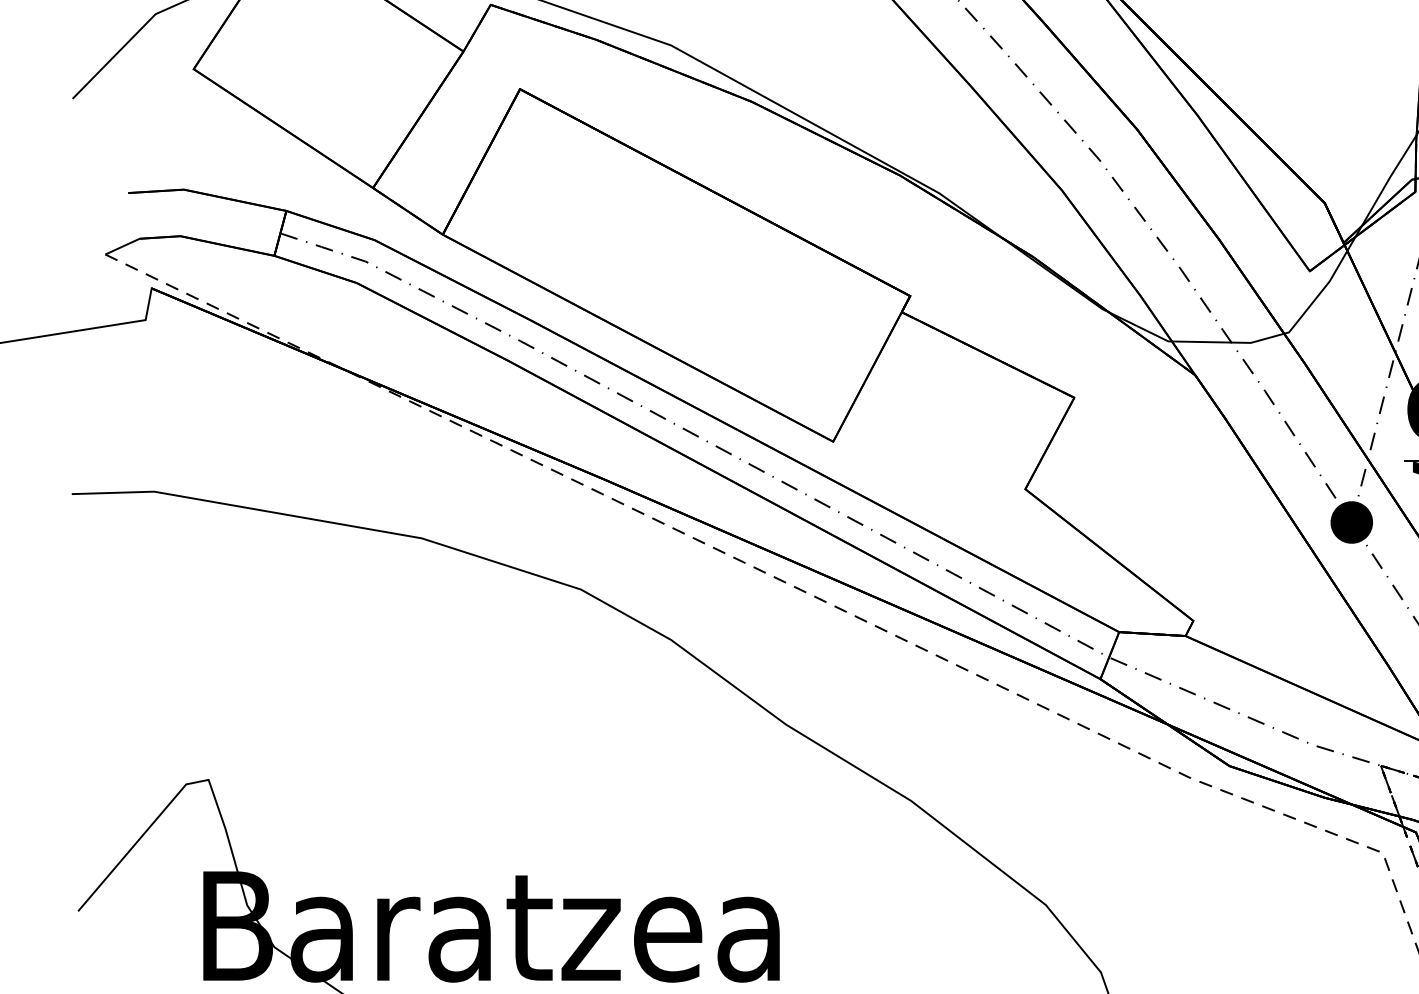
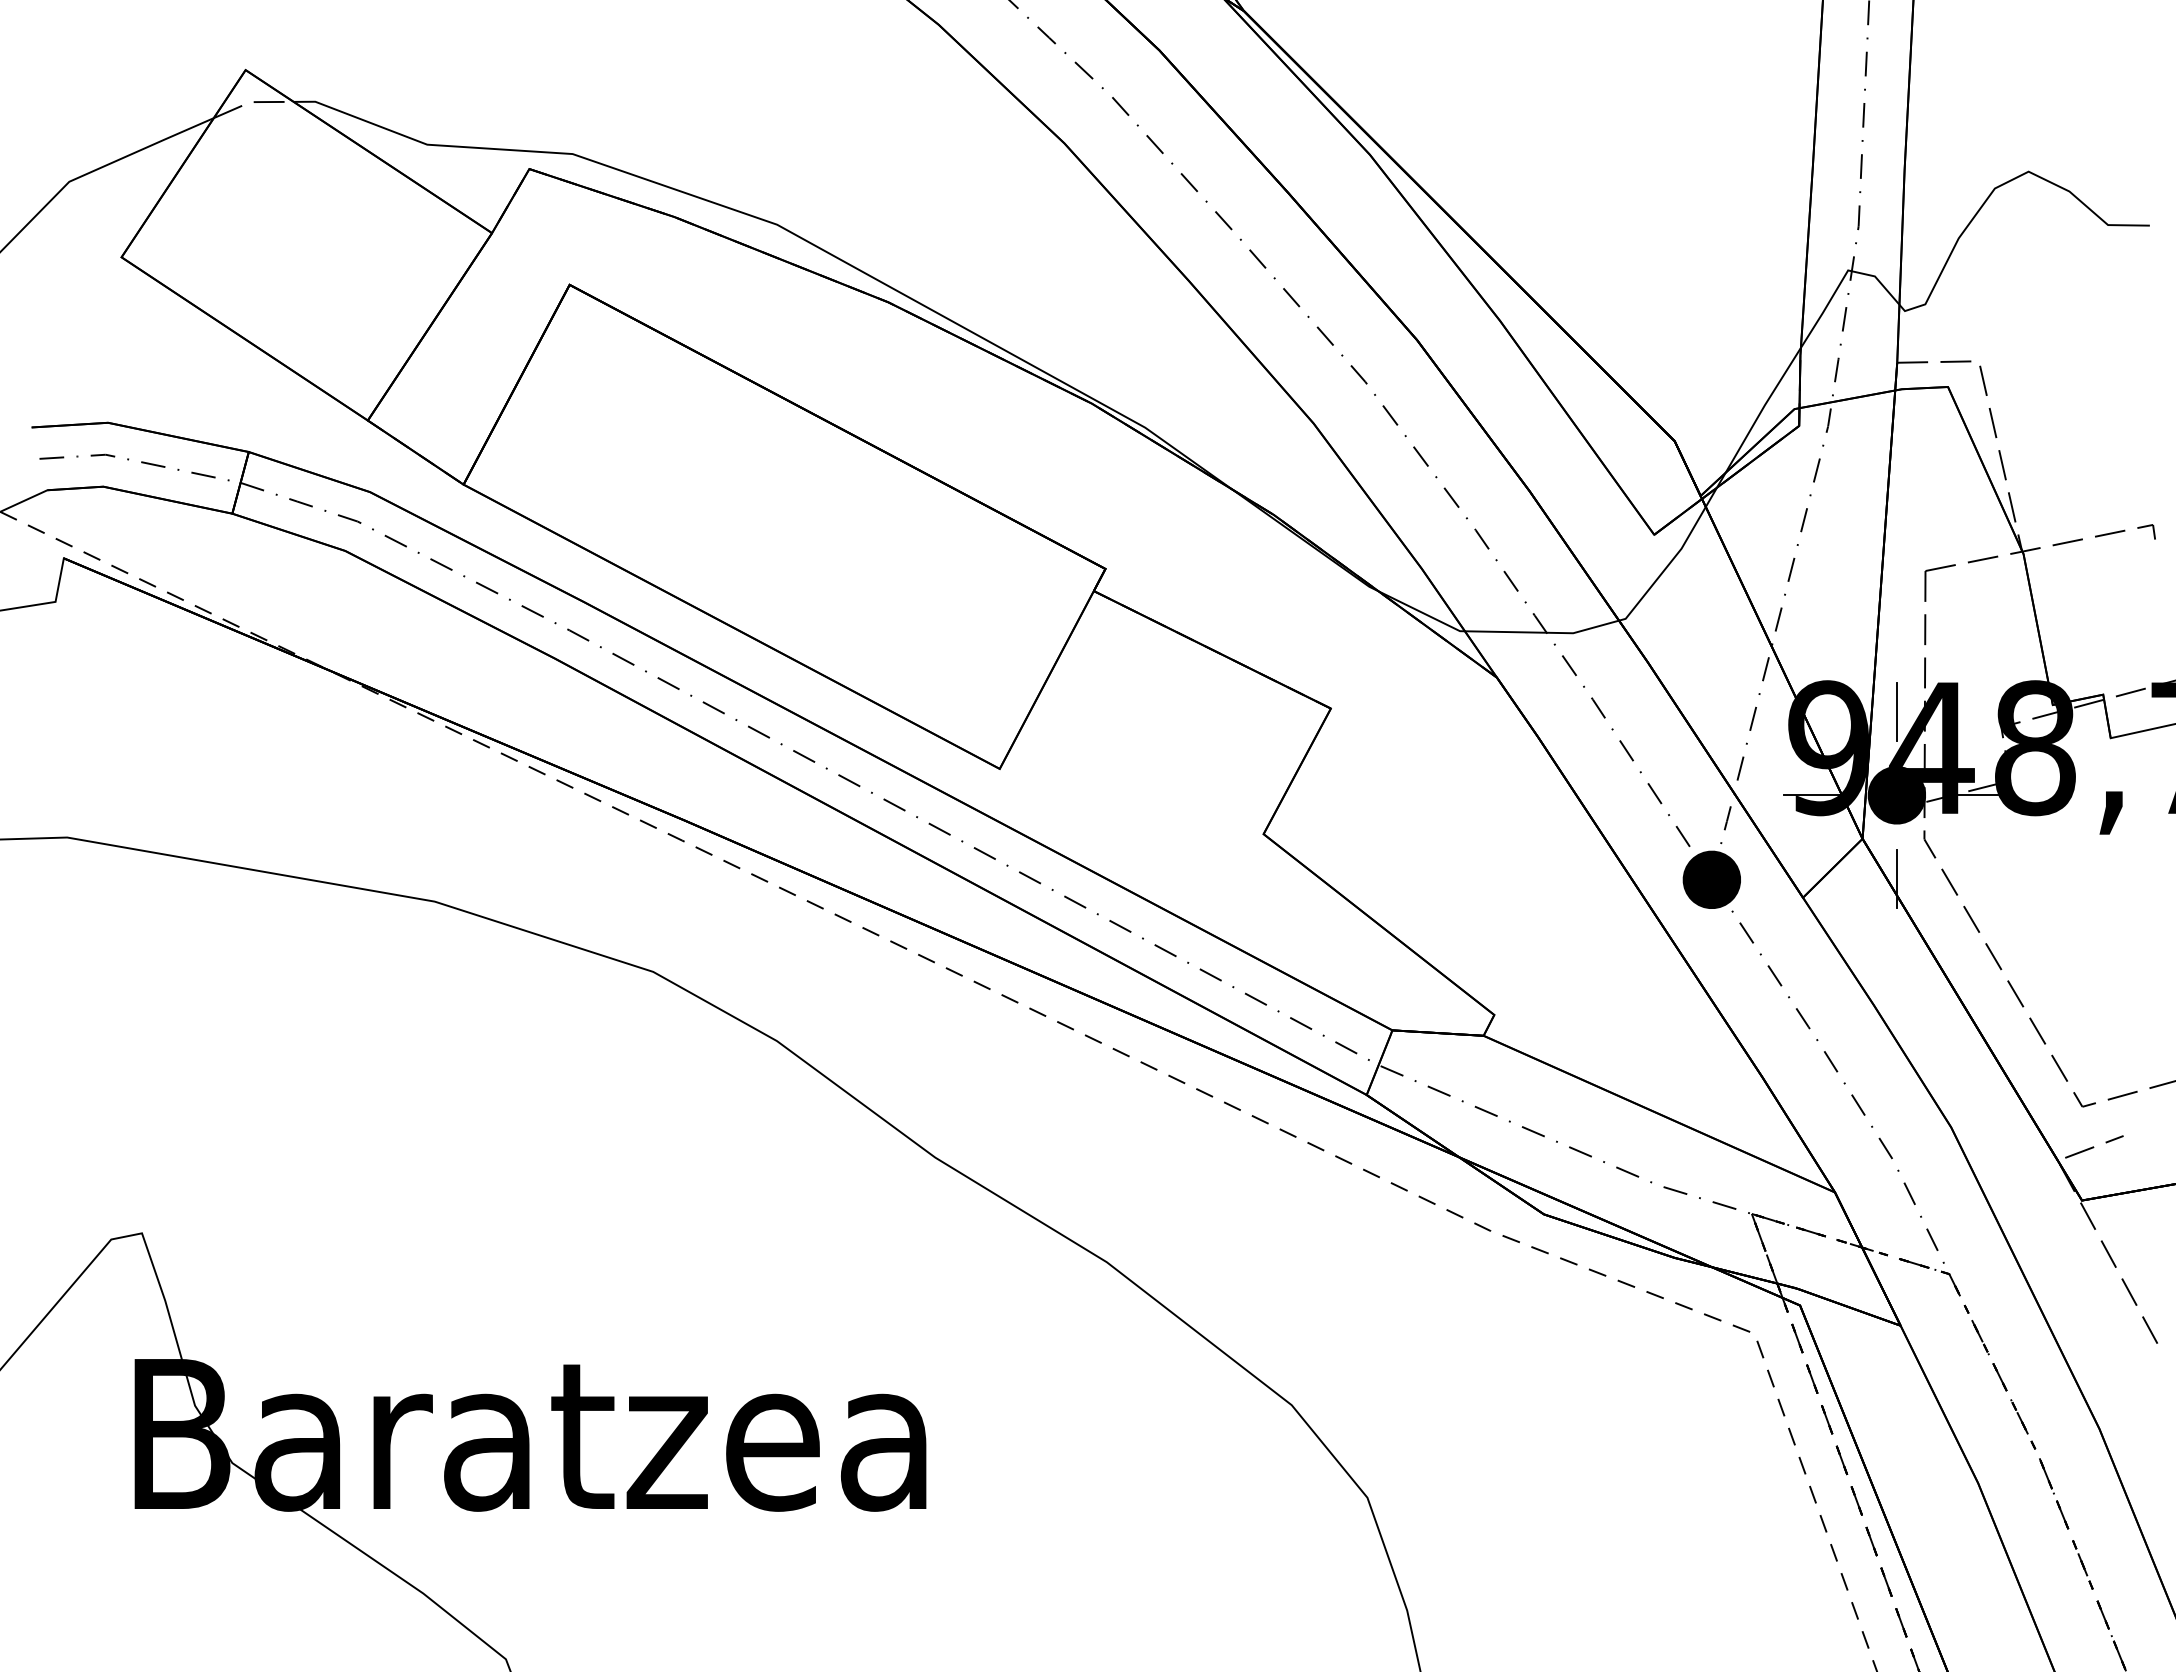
line: (208, 219) -> (141, 463), added

